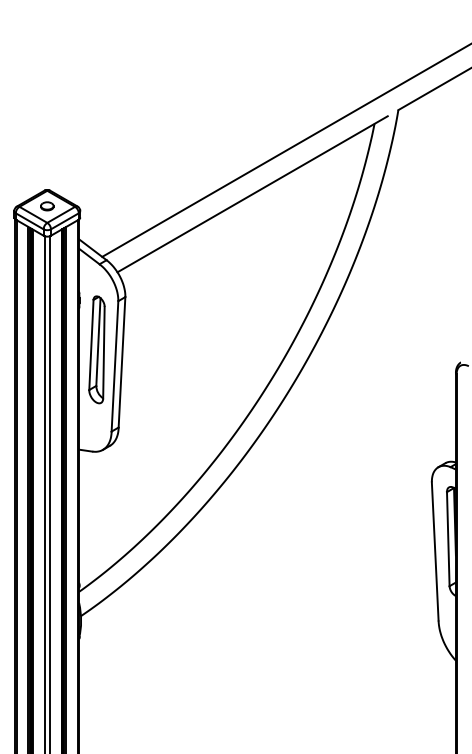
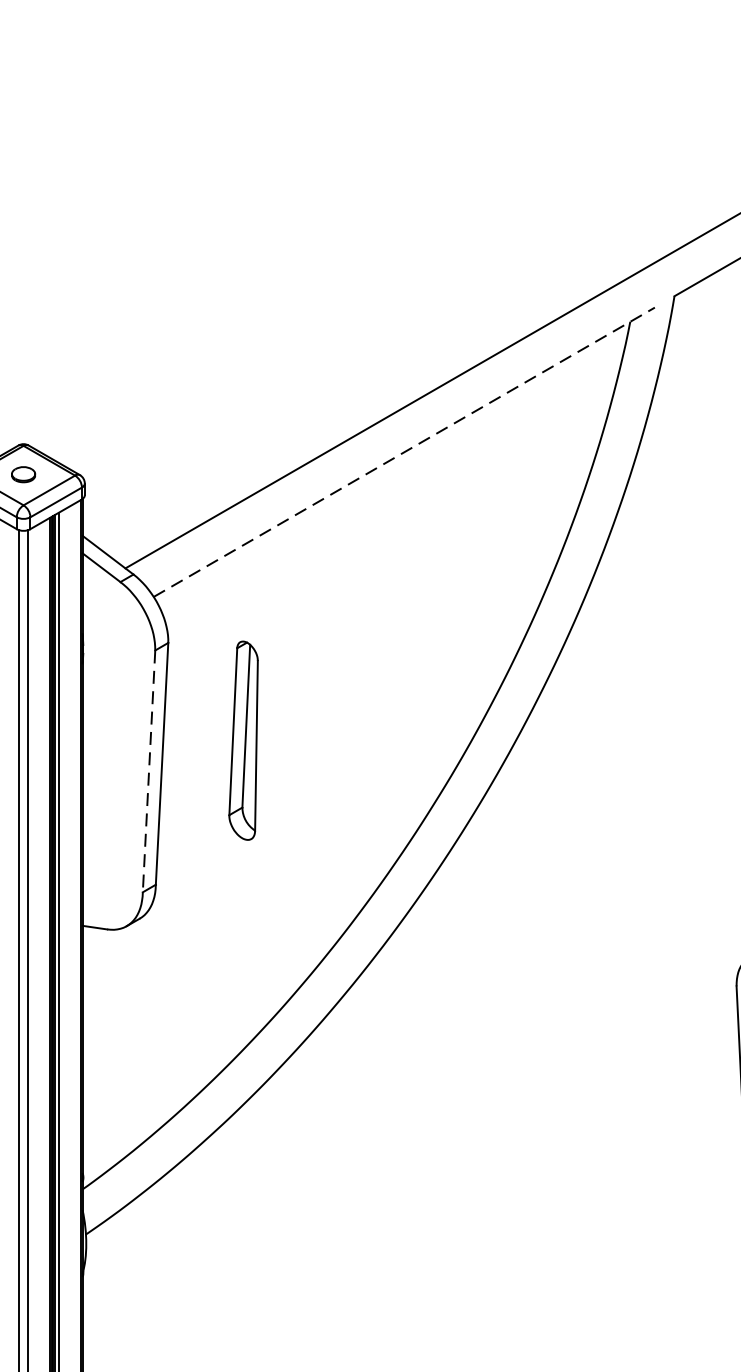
line: (253, 194) -> (405, 452), solid -> dashed
part: (96, 349) -> (242, 740), moved
line: (114, 366) -> (148, 771), solid -> dashed

